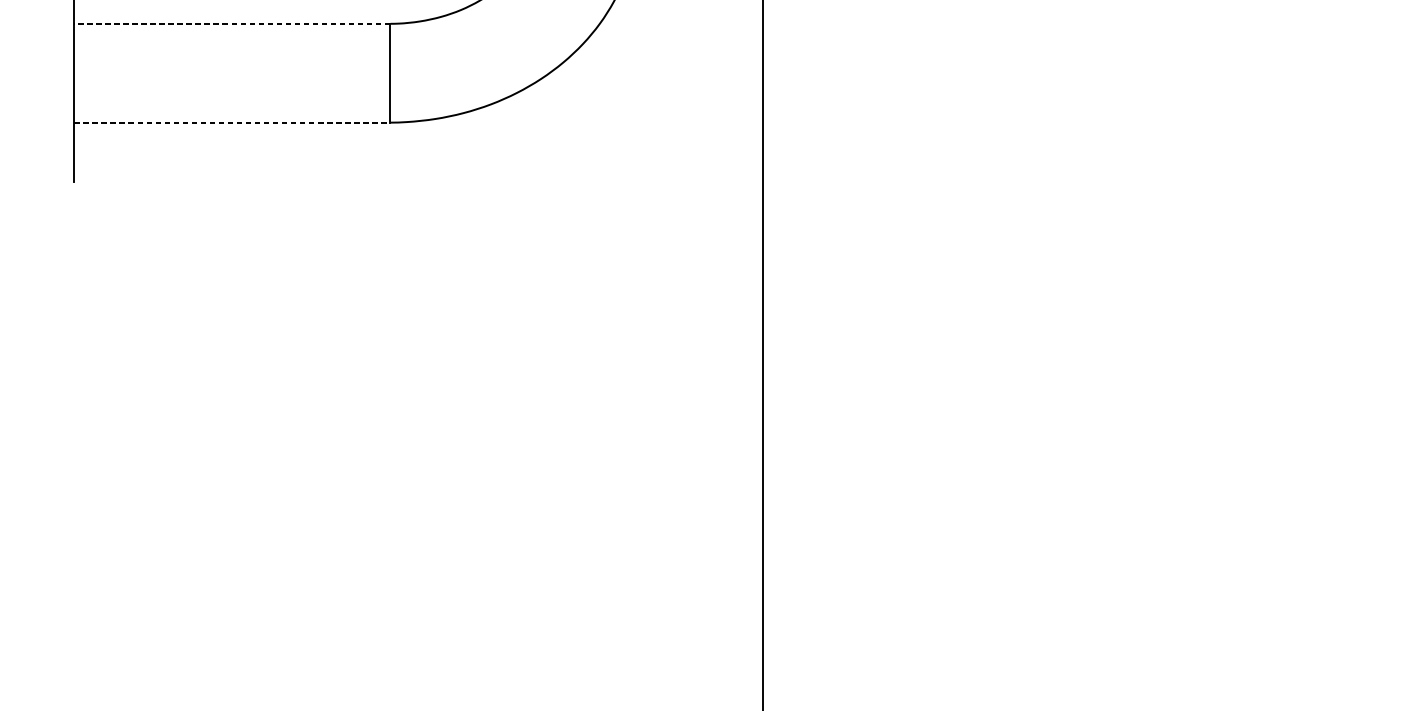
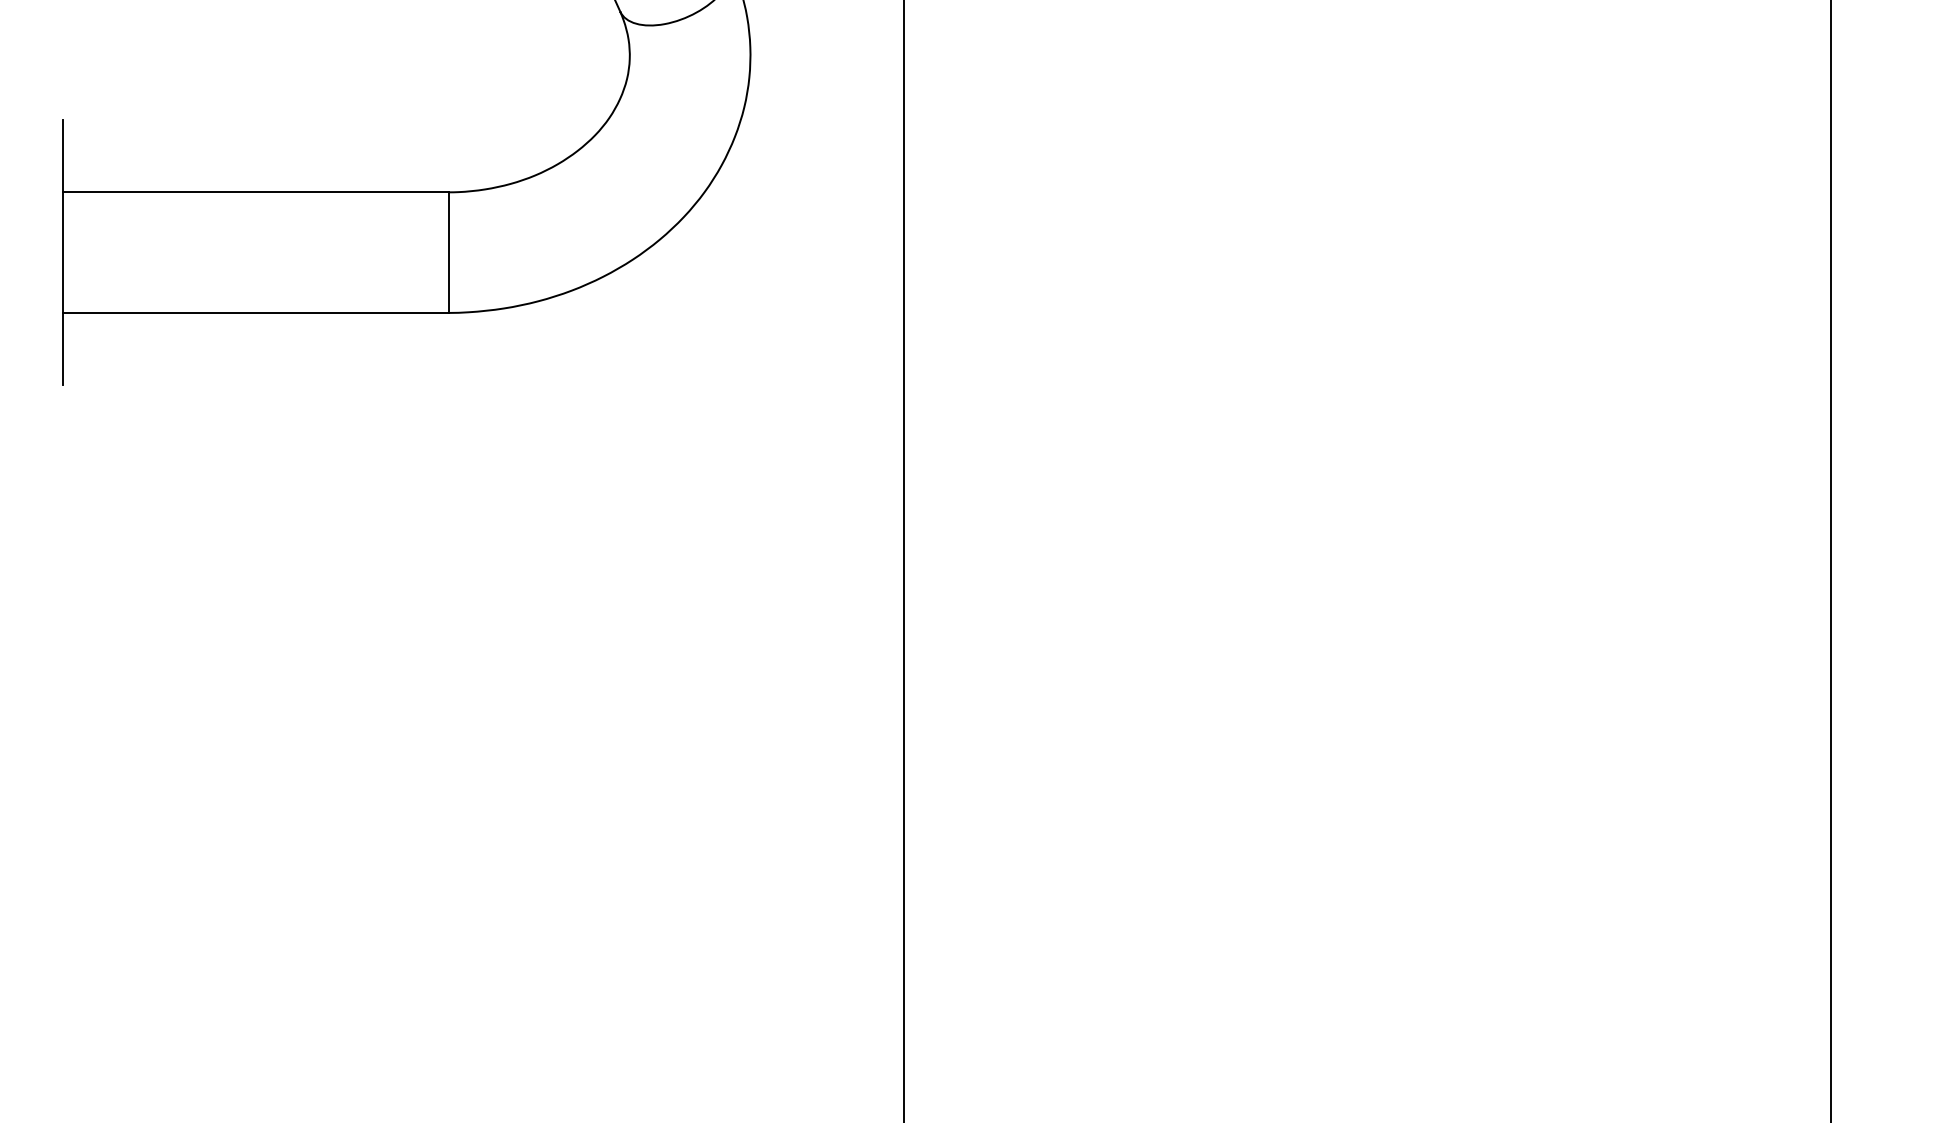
line: (232, 23) -> (256, 192), dashed -> solid
line: (232, 122) -> (256, 312), dashed -> solid

